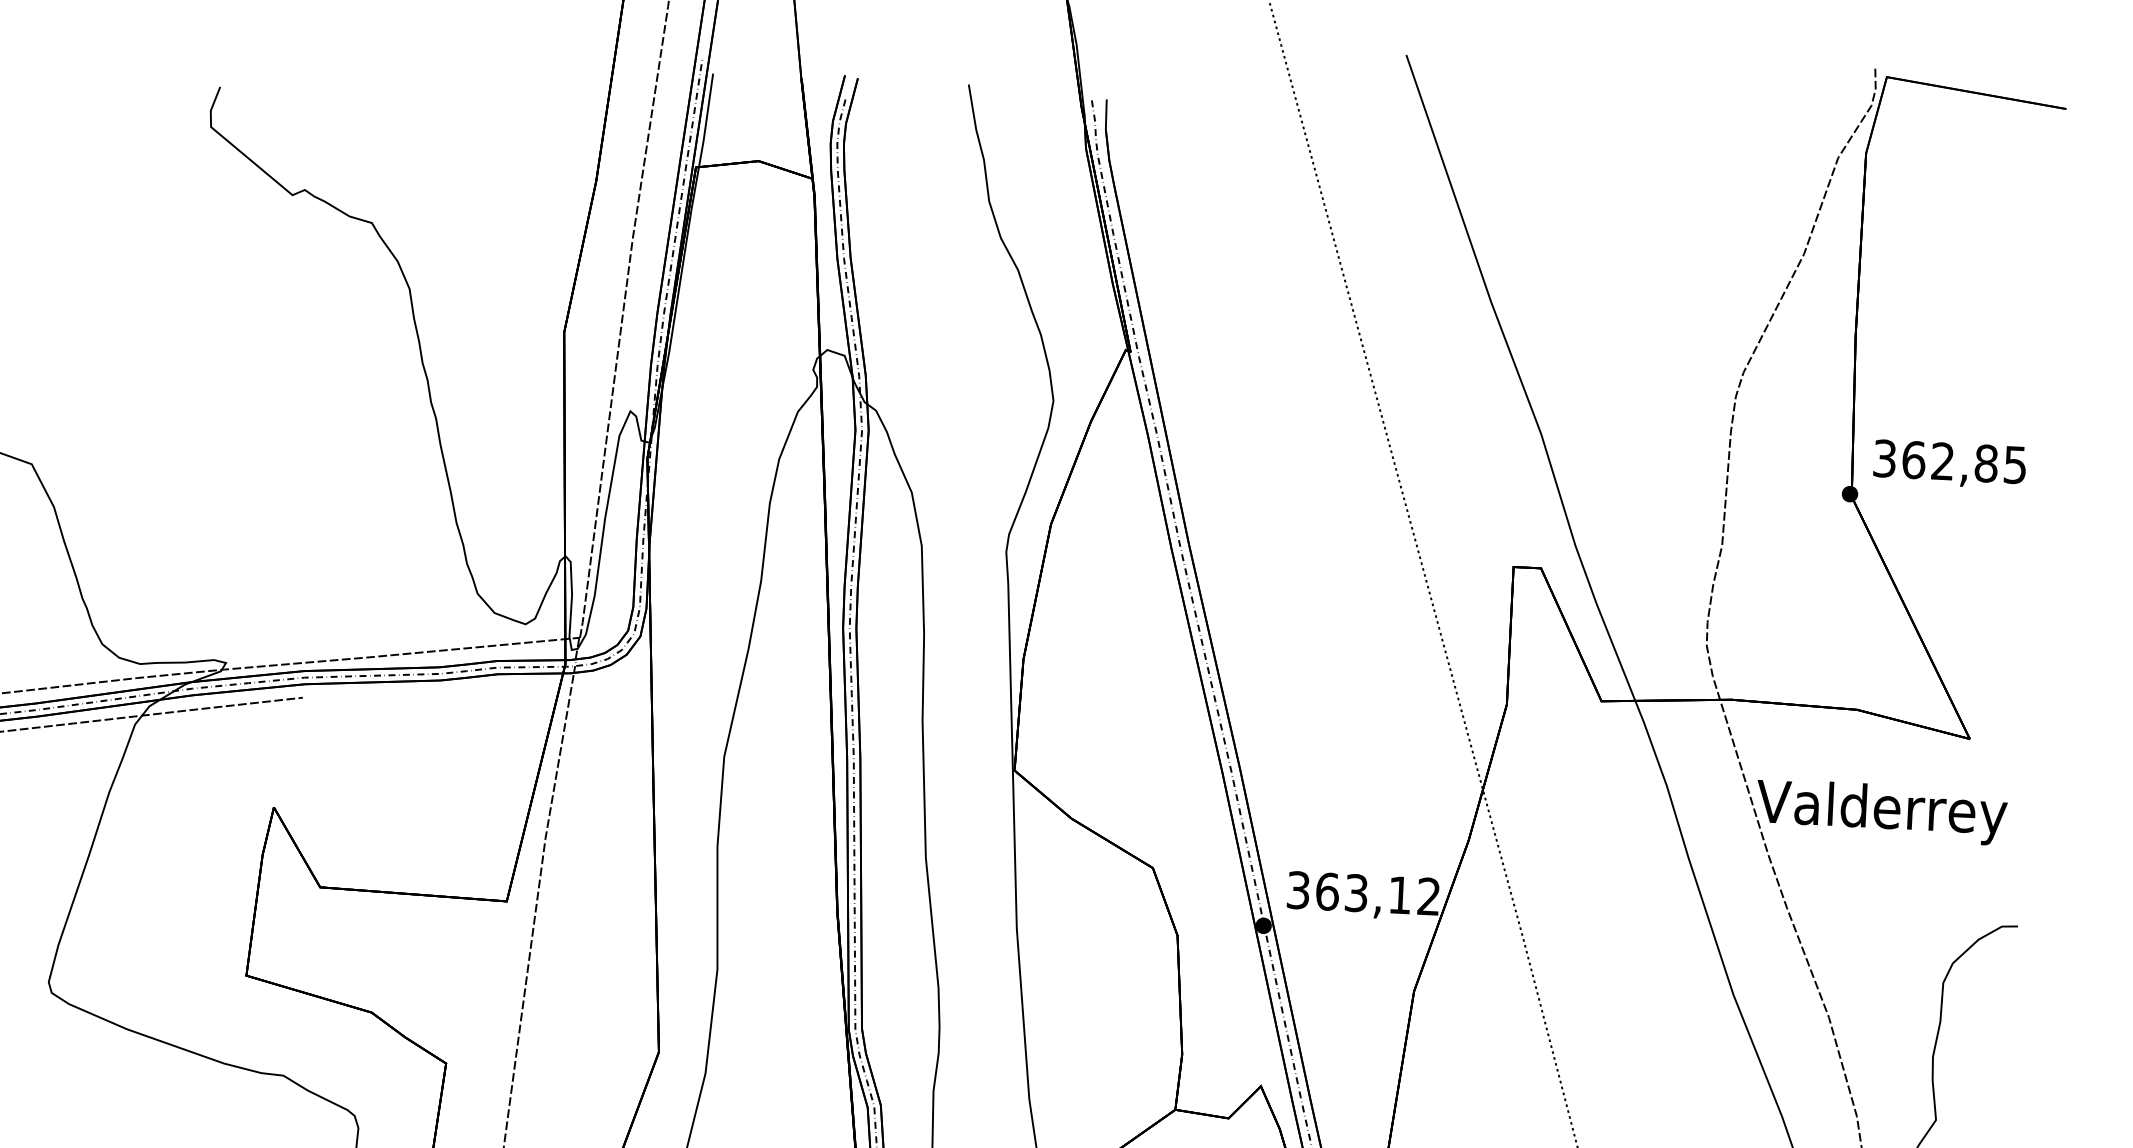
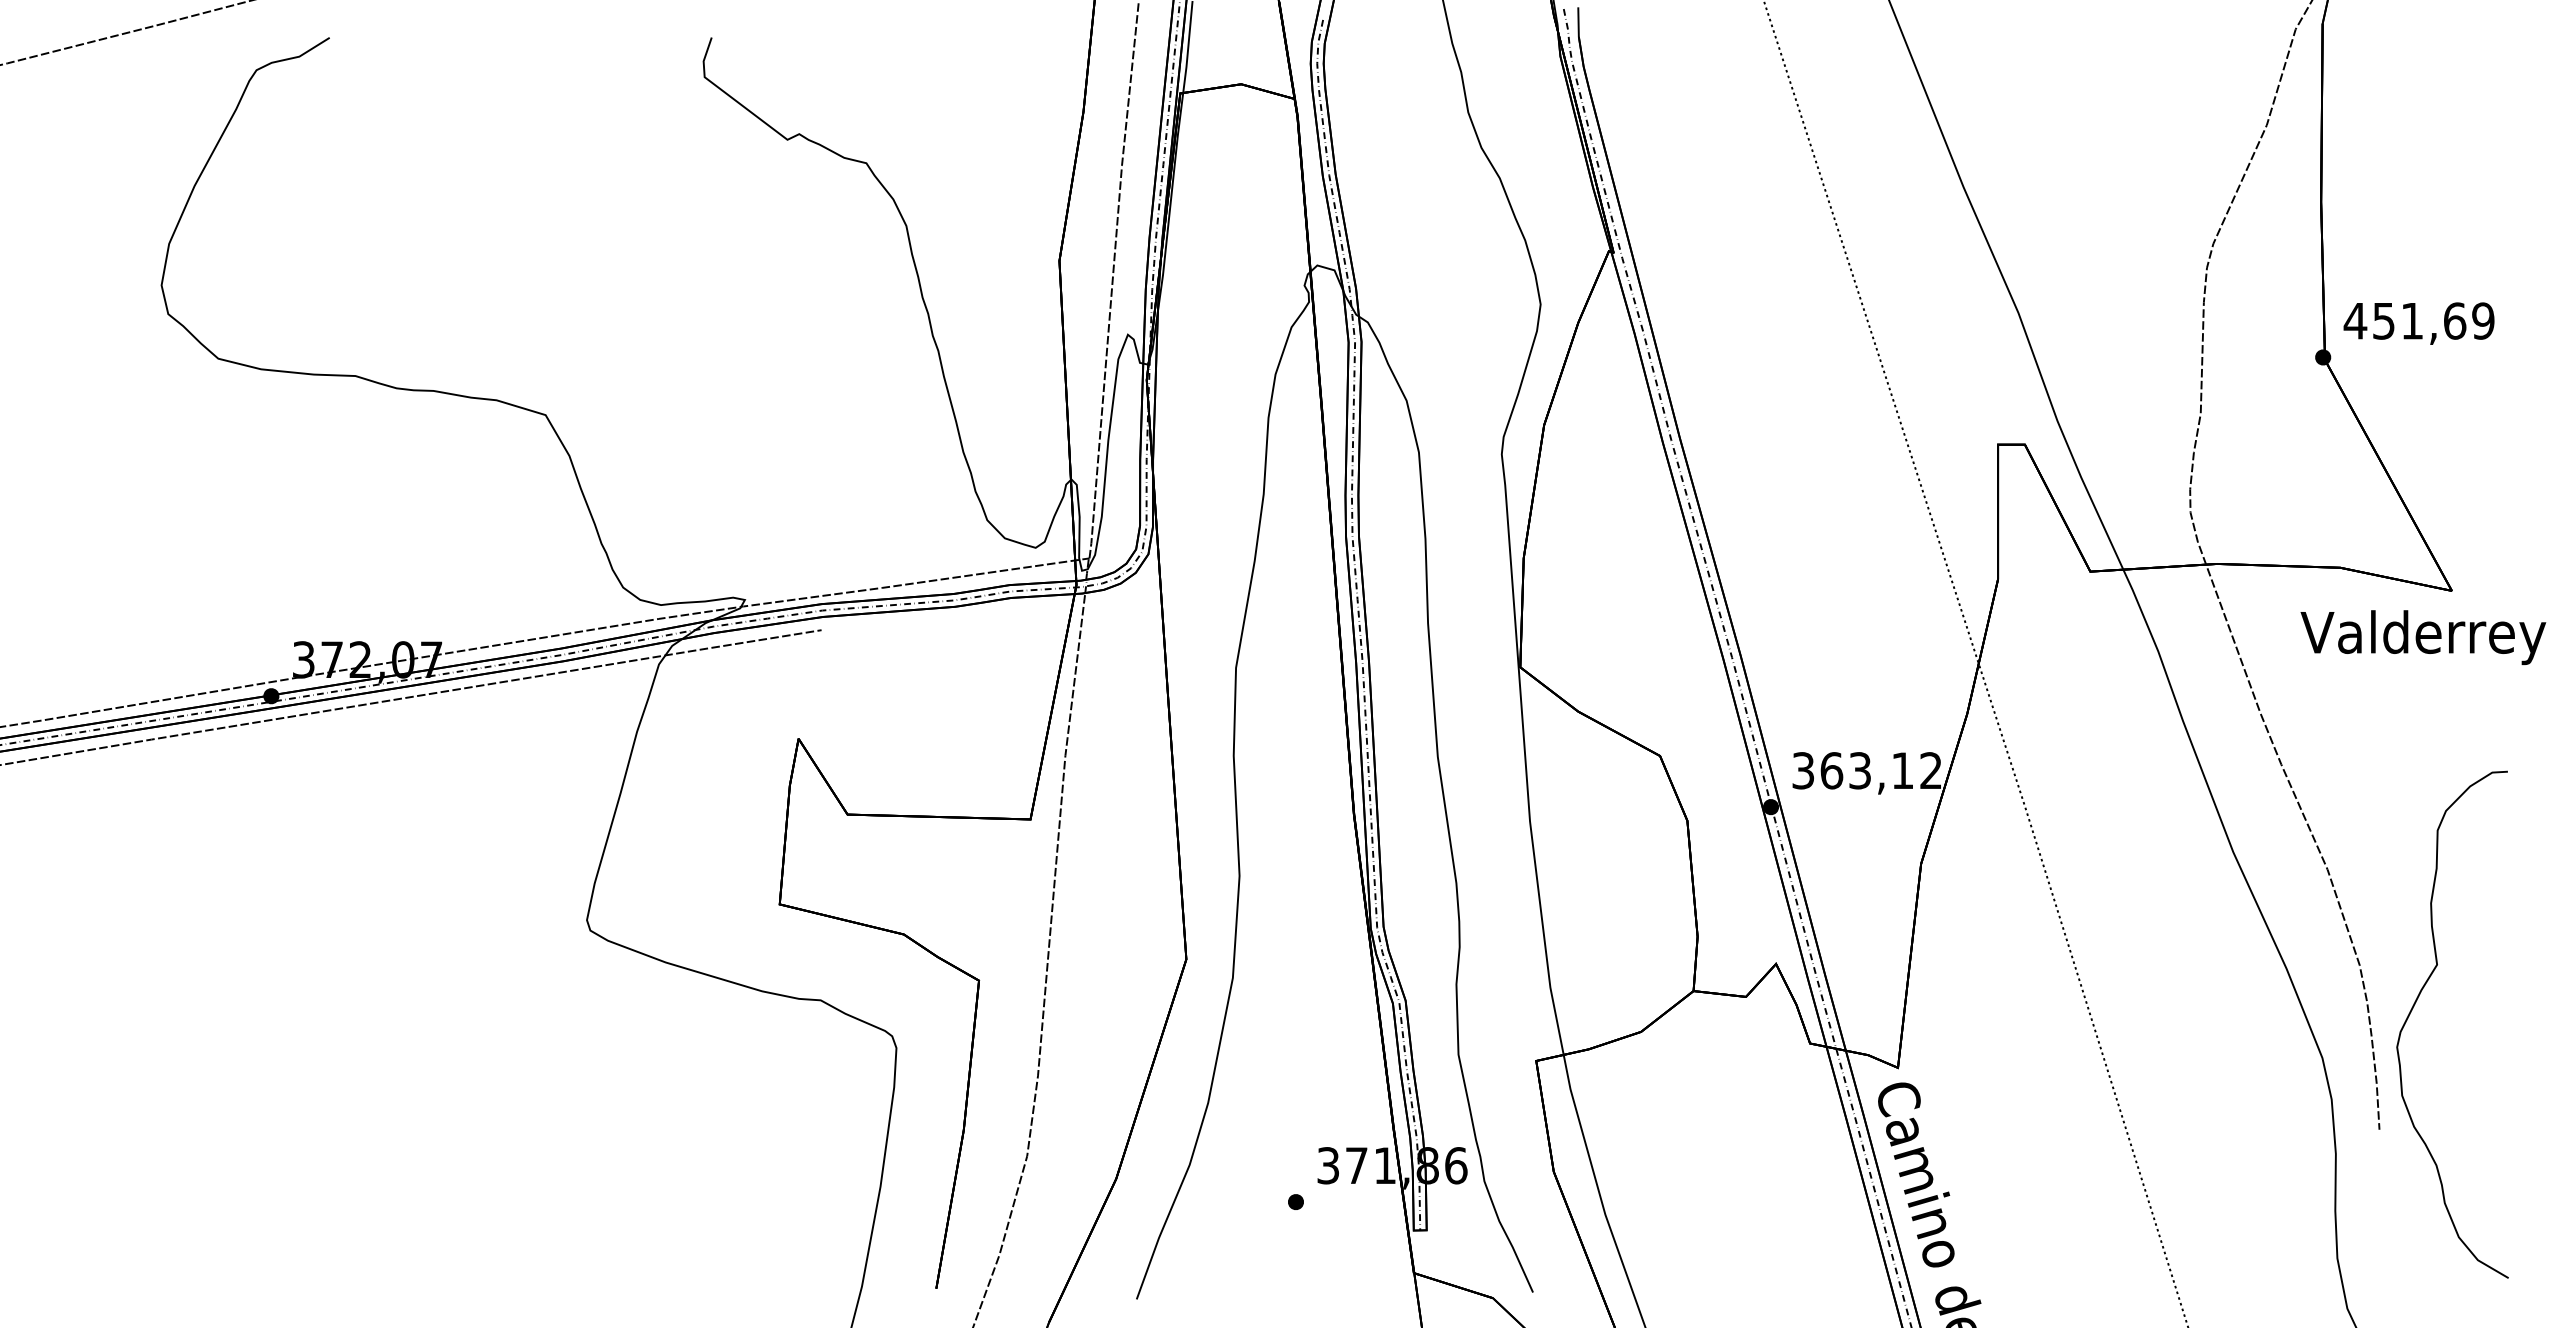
text: (1949, 461) -> (2418, 320), 362,85 -> 451,69
text: (1881, 812) -> (2423, 637), moved

